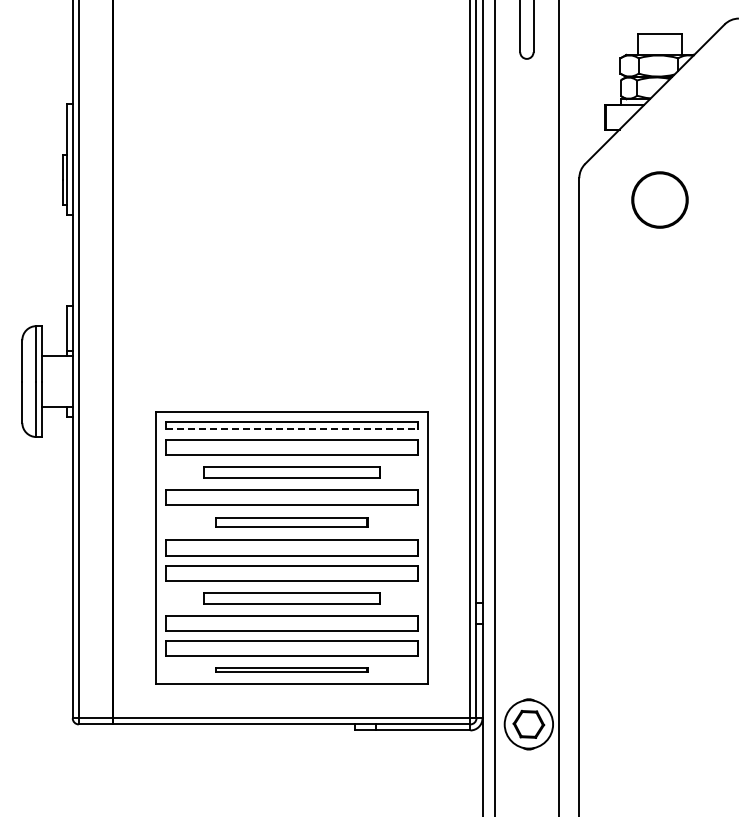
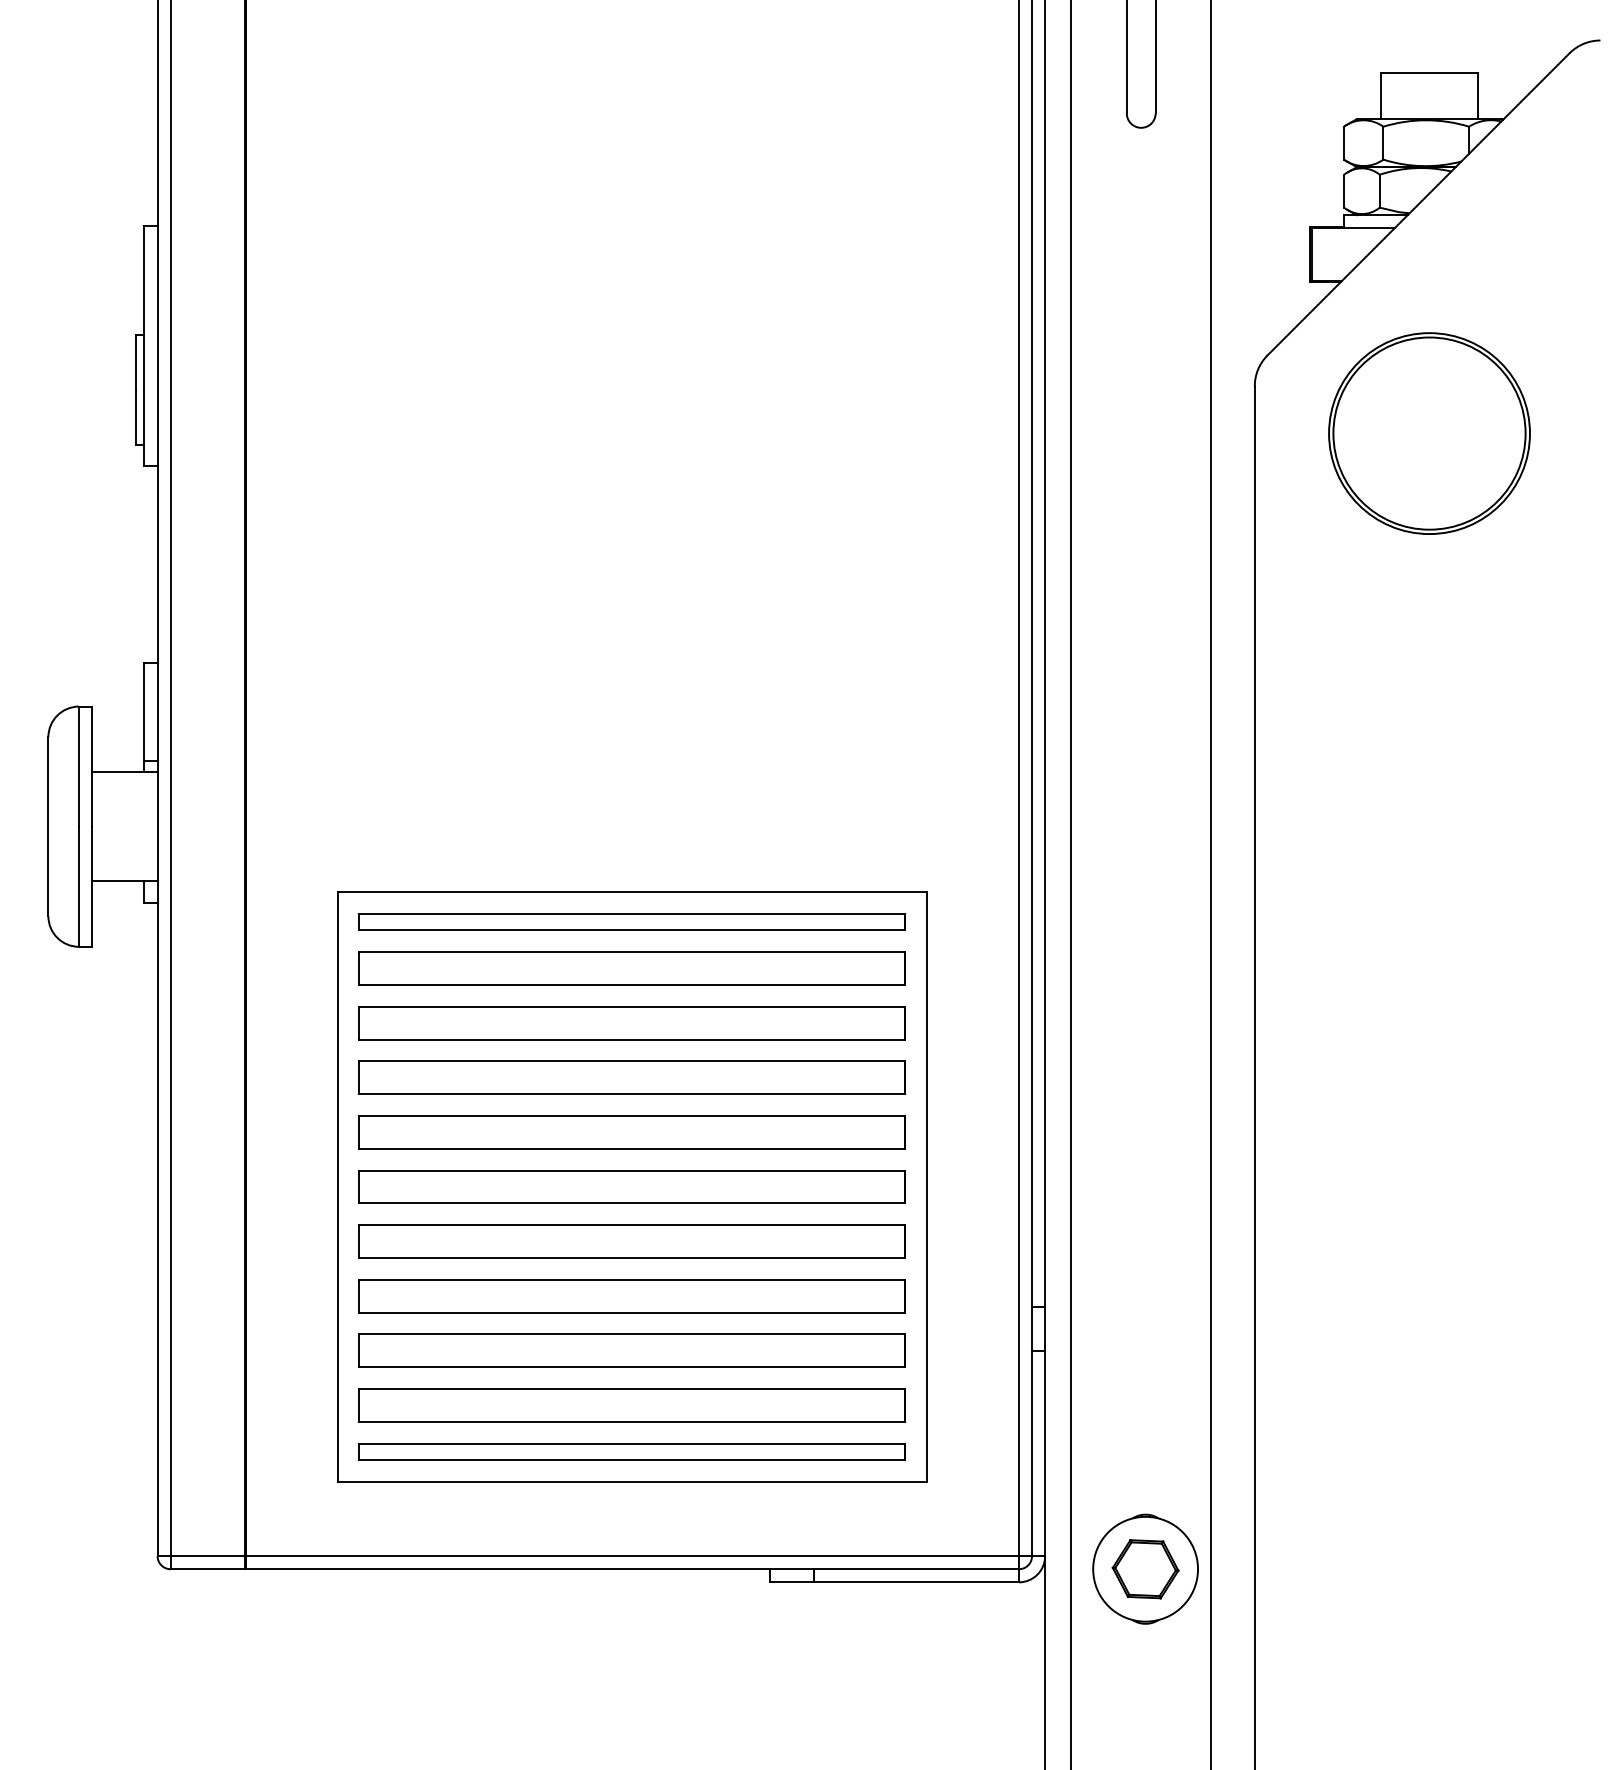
part: (659, 199) -> (1428, 432), size x1.67
line: (292, 429) -> (633, 930), dashed -> solid
part: (291, 472) -> (631, 1023), size x1.43
part: (291, 522) -> (631, 1131), size x1.67
part: (291, 598) -> (631, 1296), size x1.43
part: (291, 669) -> (631, 1450), size x1.67

